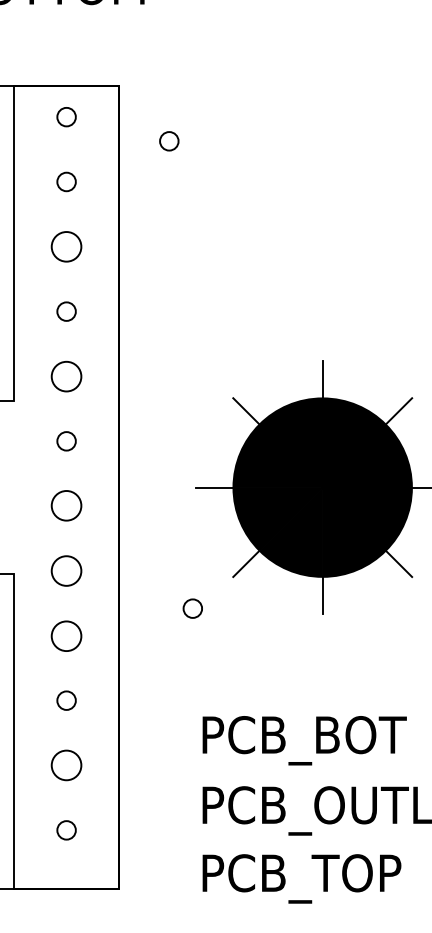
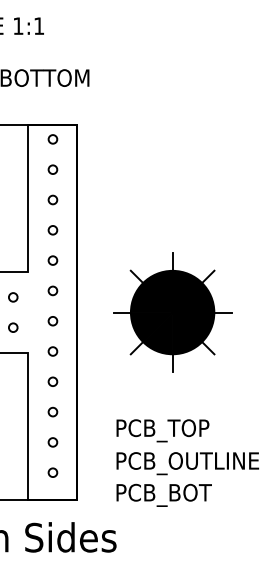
circle: (168, 140) -> (100, 150), removed
circle: (65, 245) -> (52, 199), size x0.62
circle: (65, 376) -> (52, 260), size x0.62
circle: (65, 506) -> (52, 321), size x0.62
circle: (65, 570) -> (52, 351), size x0.62
circle: (191, 607) -> (111, 368), removed
circle: (65, 635) -> (52, 381), size x0.62
text: (358, 735) -> (189, 428), PCB_BOT -> PCB_TOP
circle: (65, 765) -> (52, 442), size x0.62
text: (358, 872) -> (189, 492), PCB_TOP -> PCB_BOT

